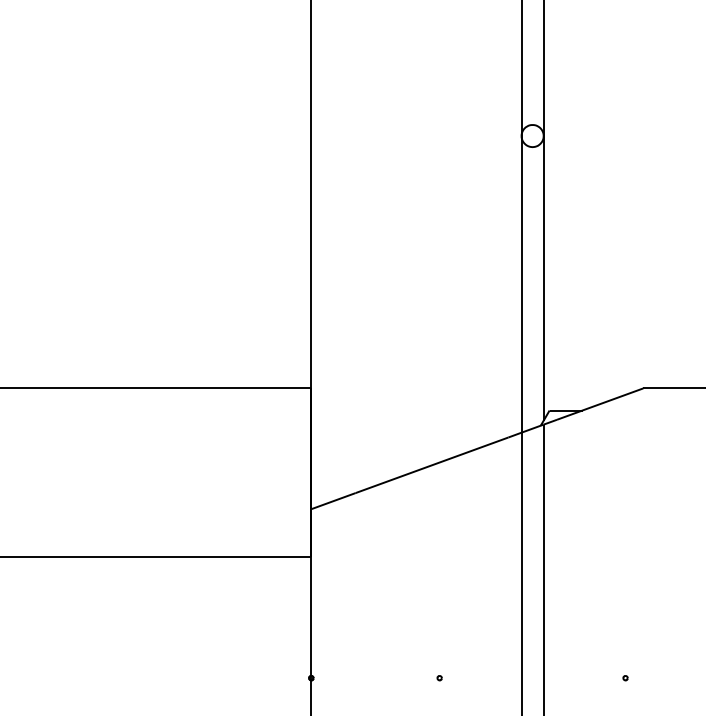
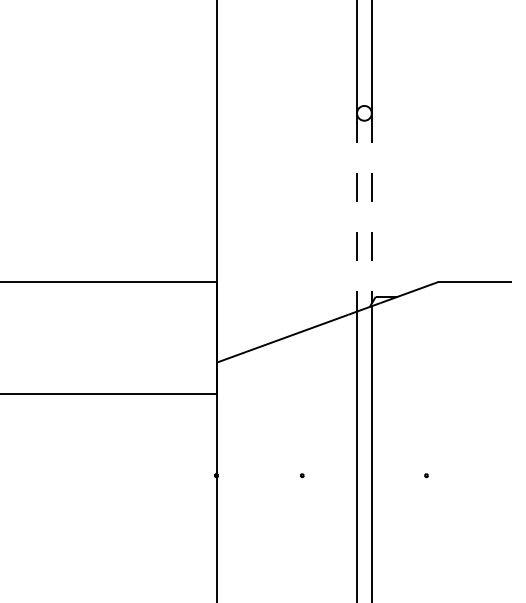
line: (543, 278) -> (371, 208), solid -> dashed
line: (522, 285) -> (357, 213), solid -> dashed

